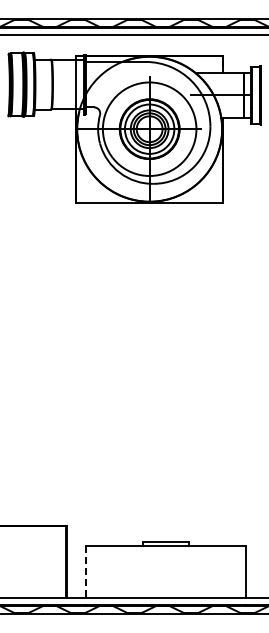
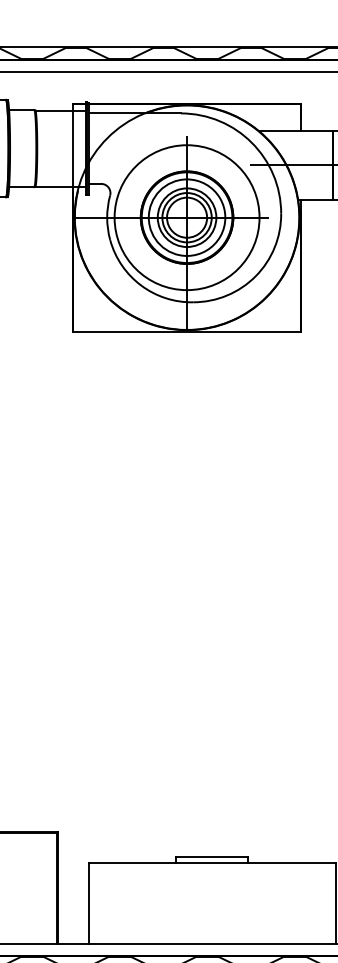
line: (86, 572) -> (89, 904), dashed -> solid

